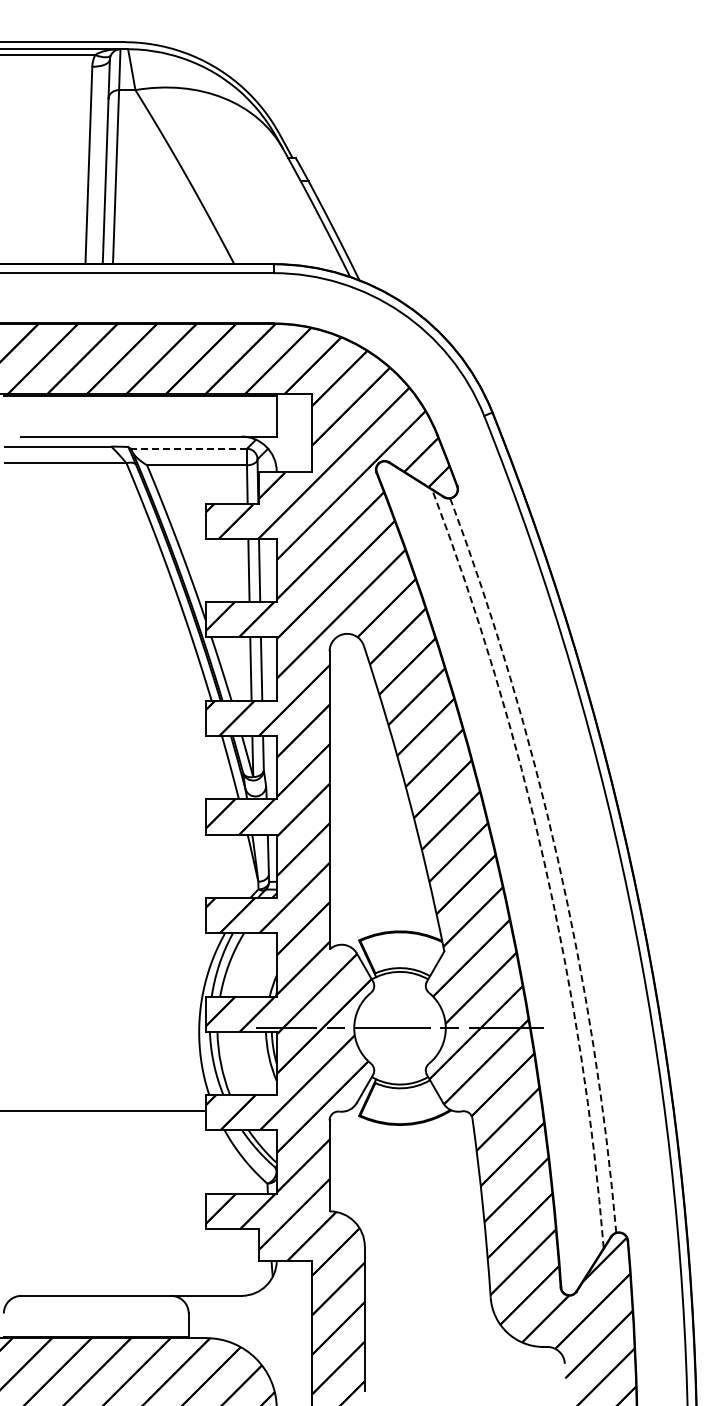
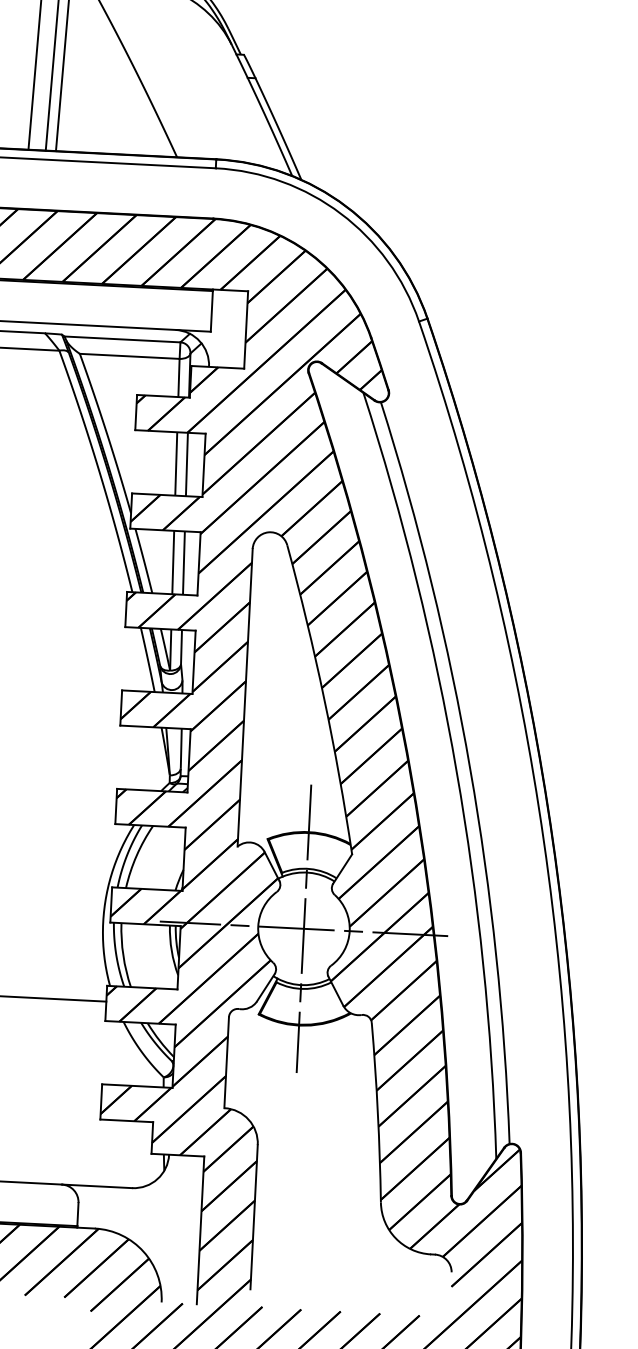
line: (188, 448) -> (122, 339), dashed -> solid
arc: (557, 860) -> (469, 769), dashed -> solid
arc: (544, 863) -> (456, 771), dashed -> solid
line: (400, 1027) -> (304, 928), added

